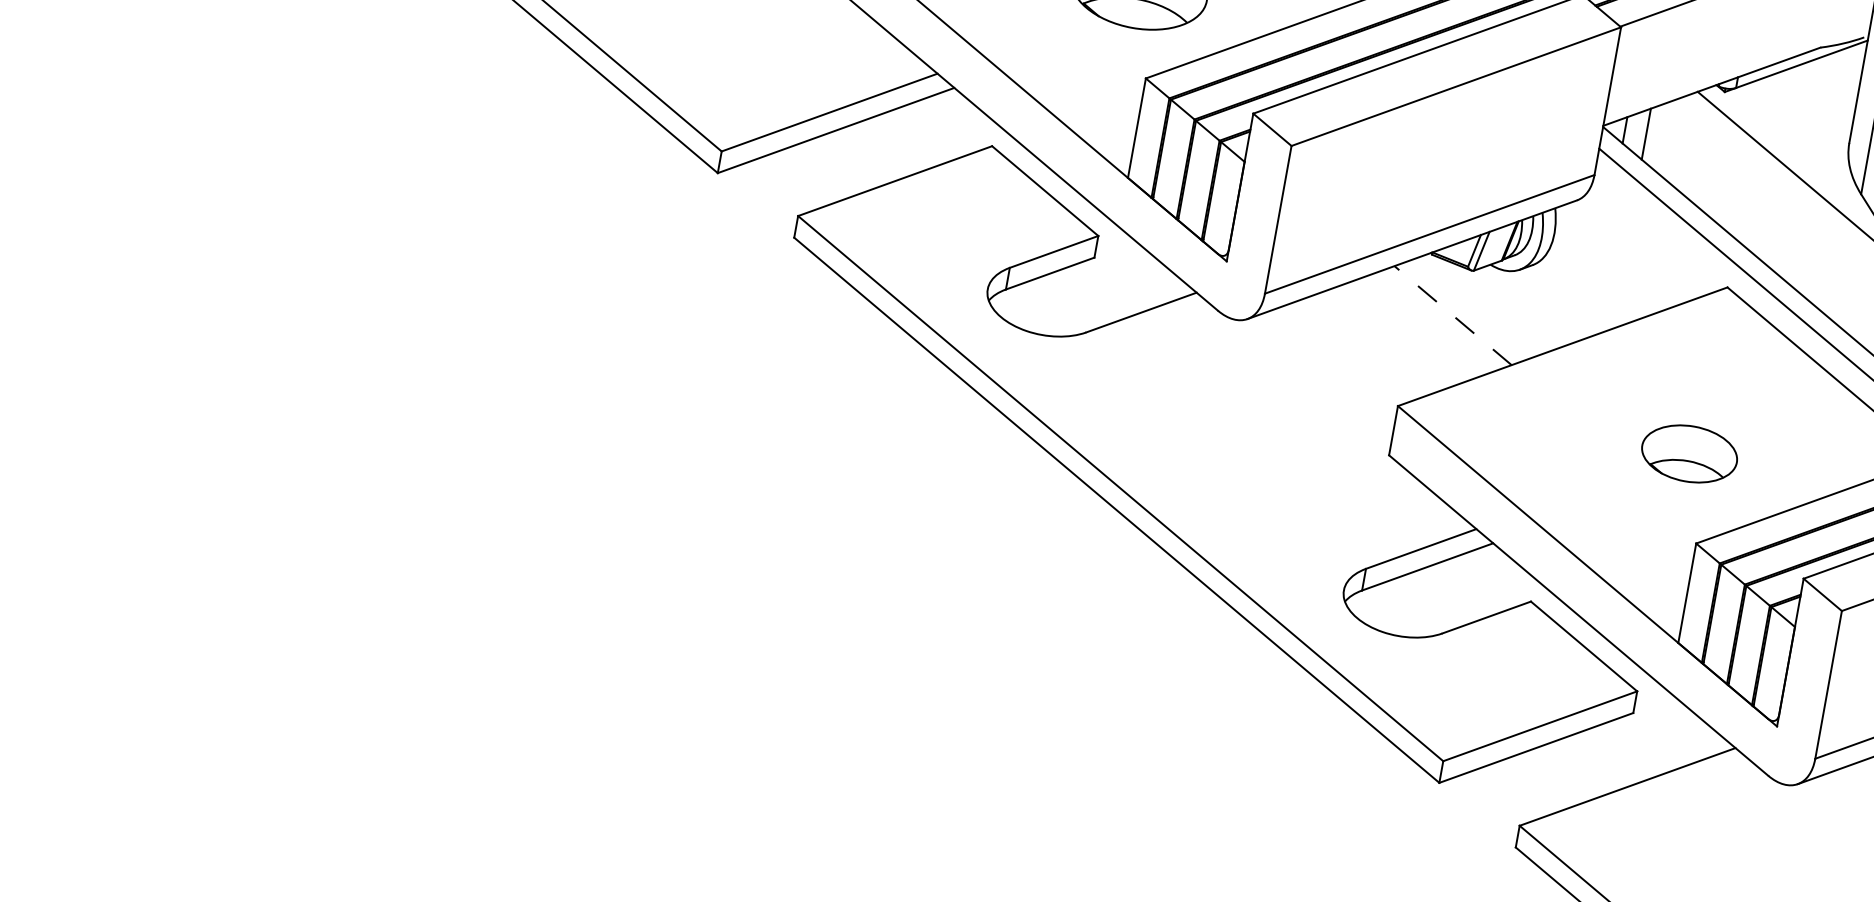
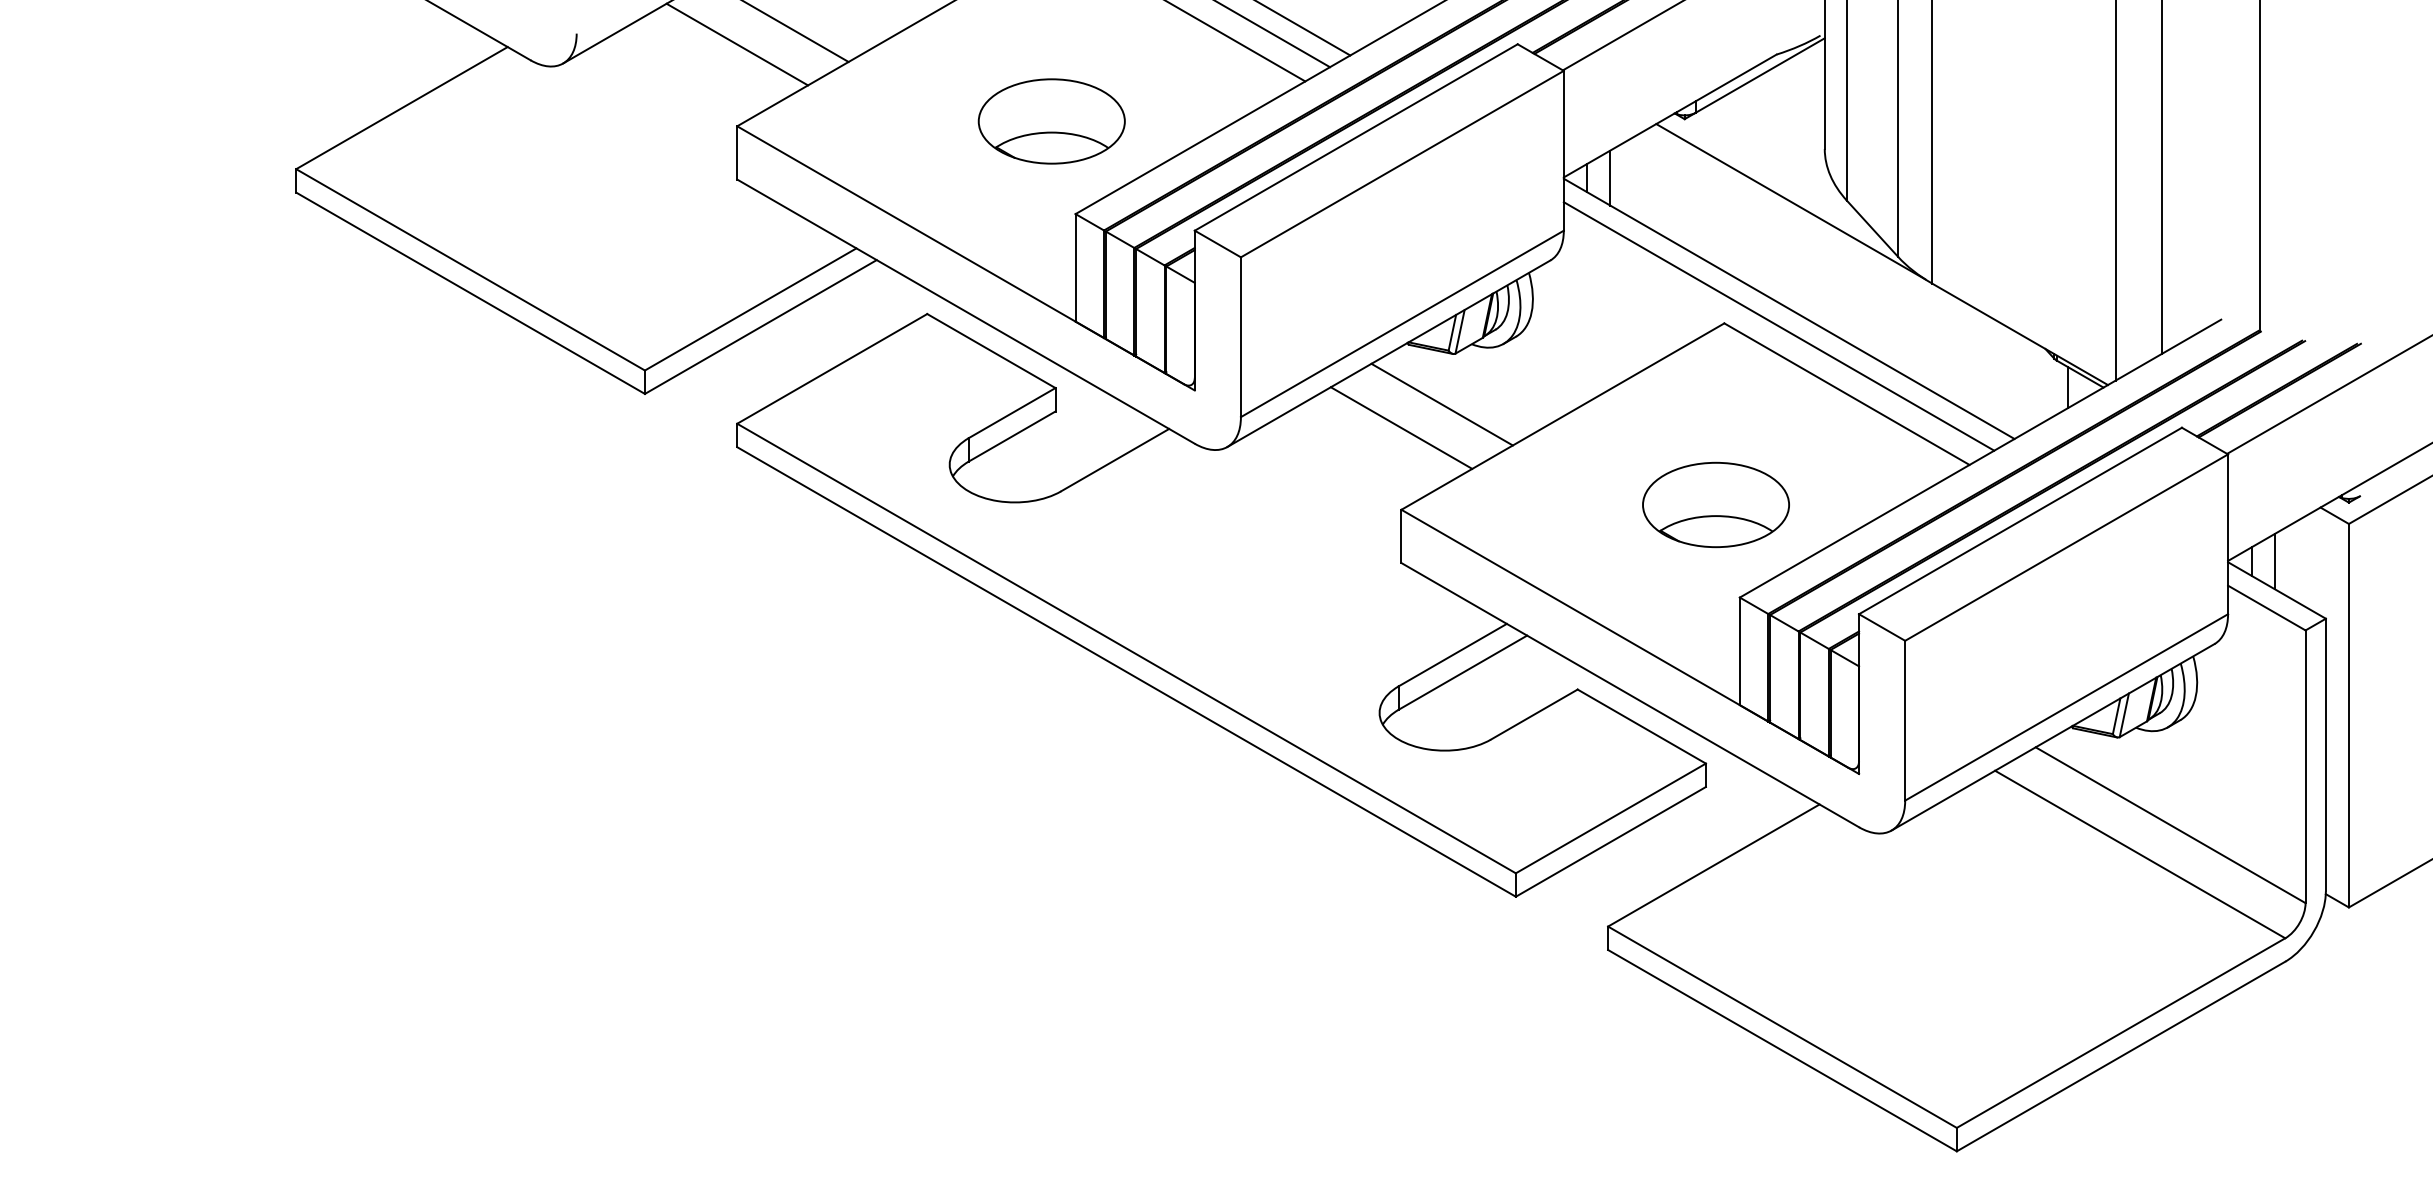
line: (1453, 315) -> (1442, 404), dashed -> solid
line: (1411, 330) -> (1401, 427), added
part: (1689, 453) -> (1715, 504), size x1.43

